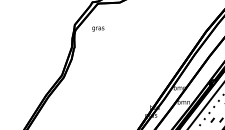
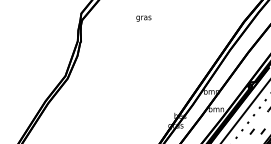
text: (98, 28) -> (144, 17), moved

